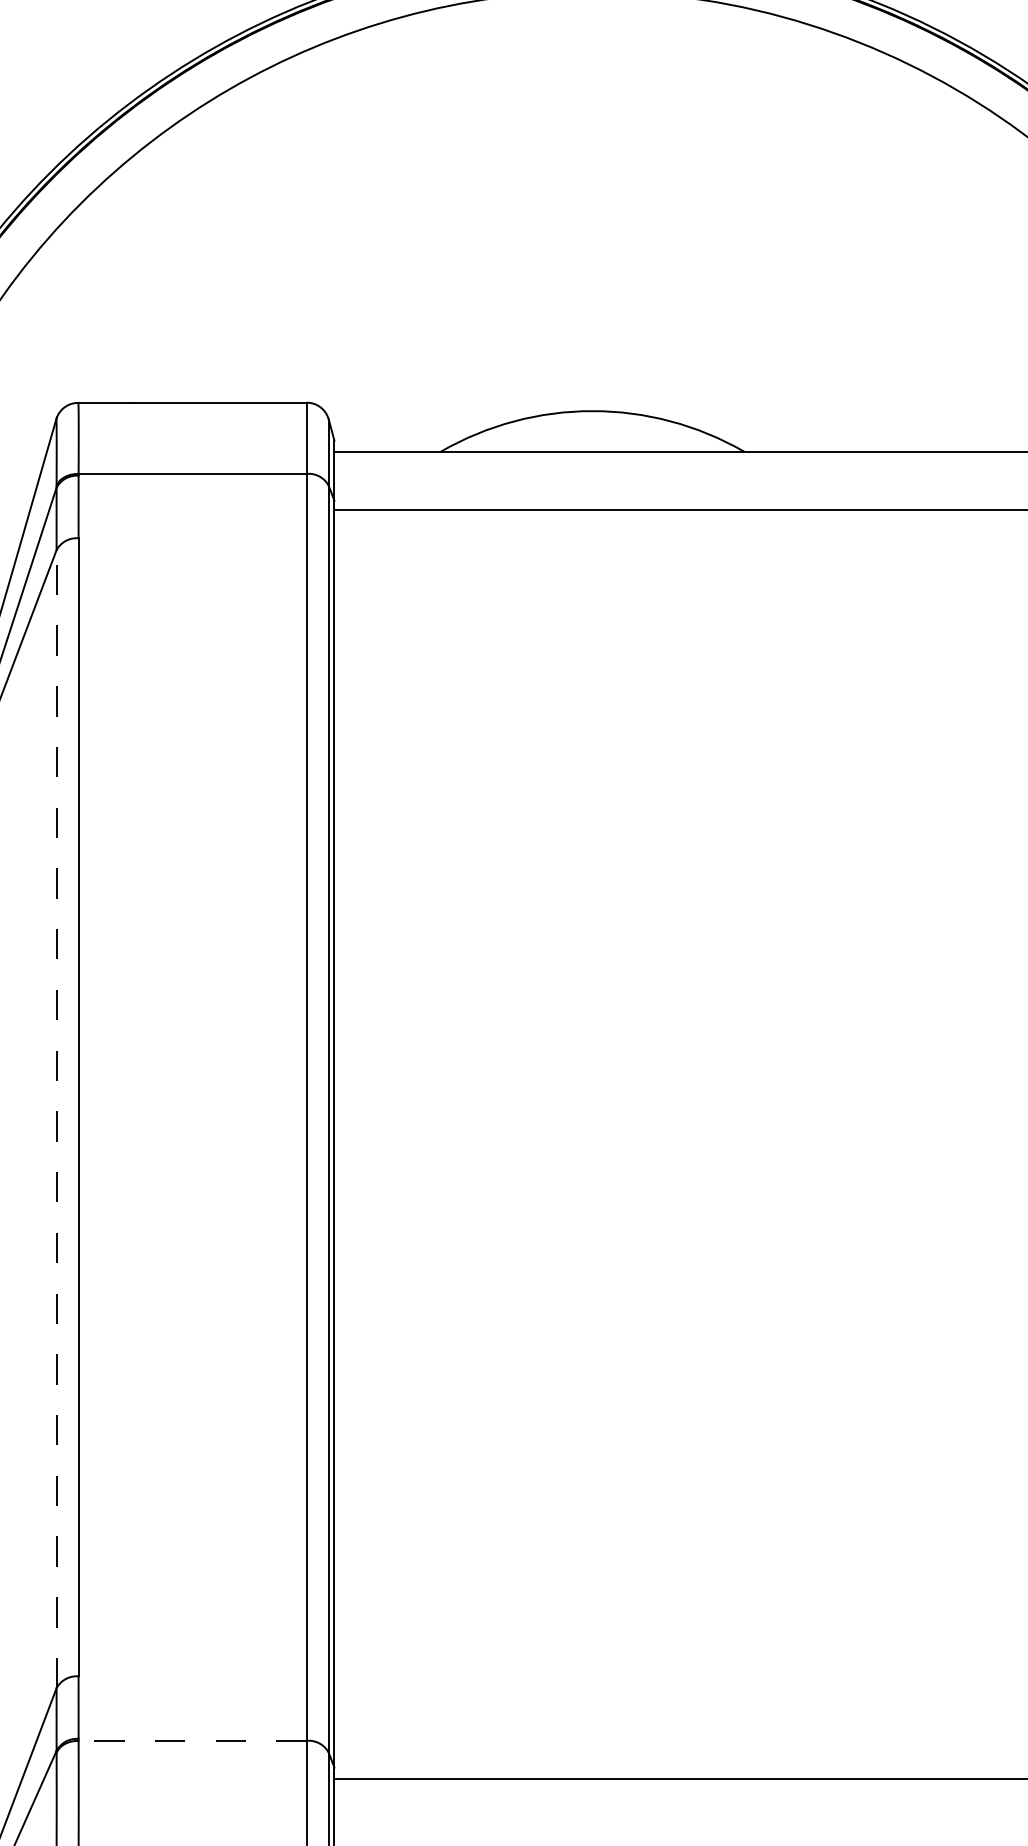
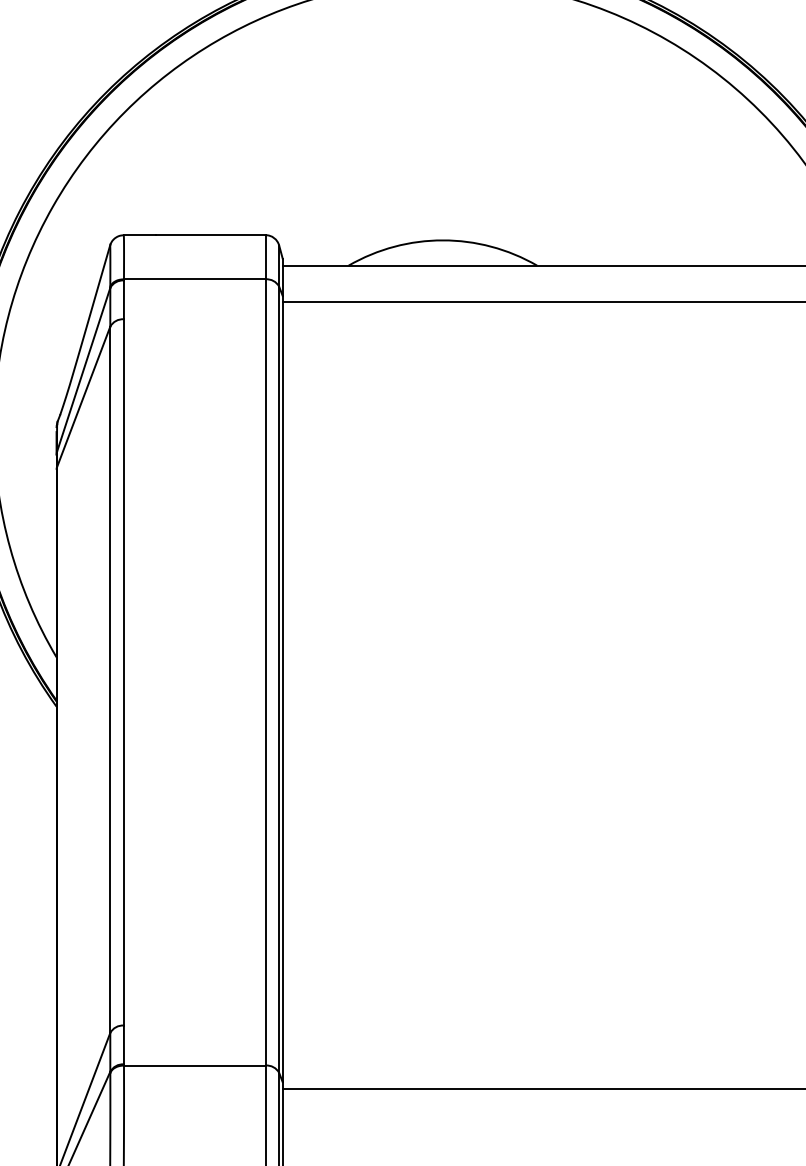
line: (56, 1118) -> (110, 679), dashed -> solid
line: (192, 1740) -> (194, 1065), dashed -> solid

